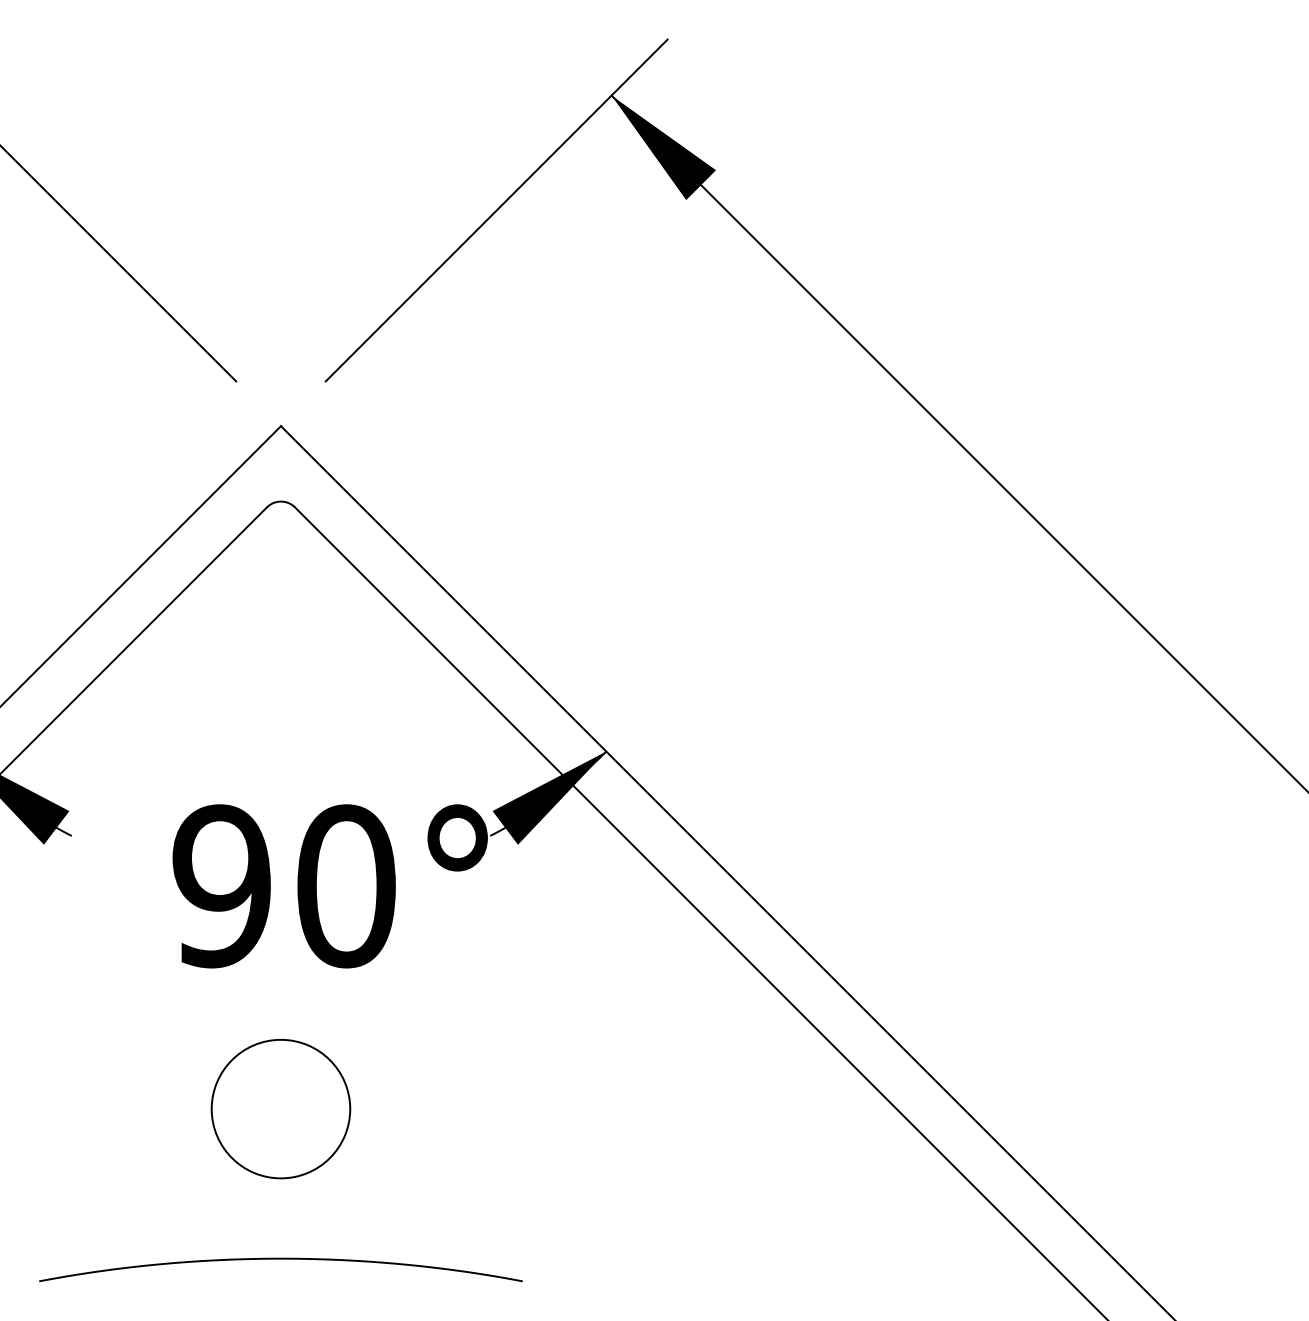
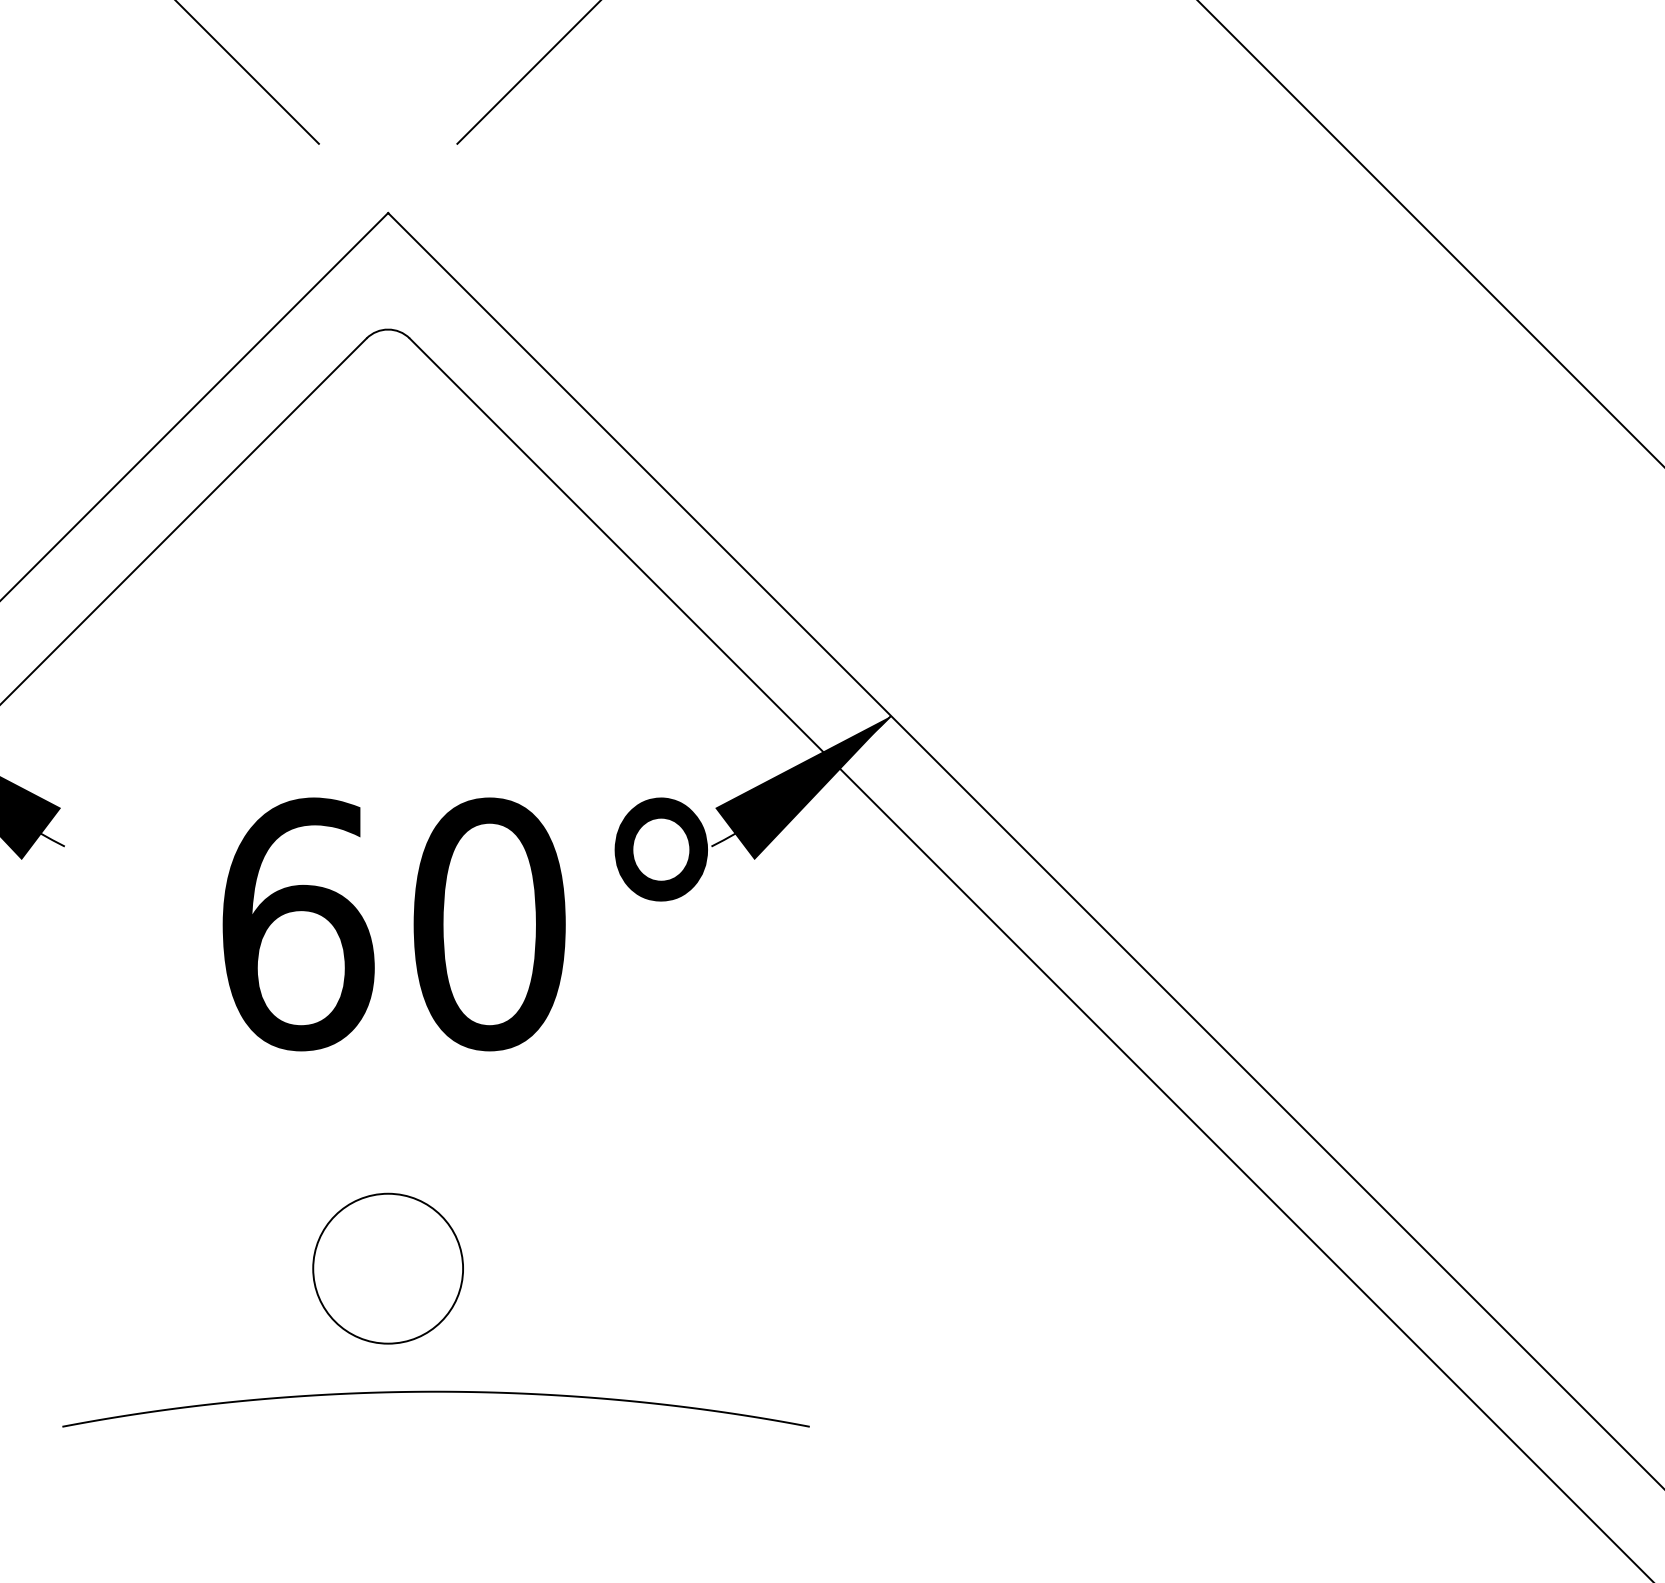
text: (222, 886) -> (297, 924), 90° -> 60°
circle: (280, 1108) -> (387, 1267), size x0.7
curve: (280, 1259) -> (435, 1392), moved

